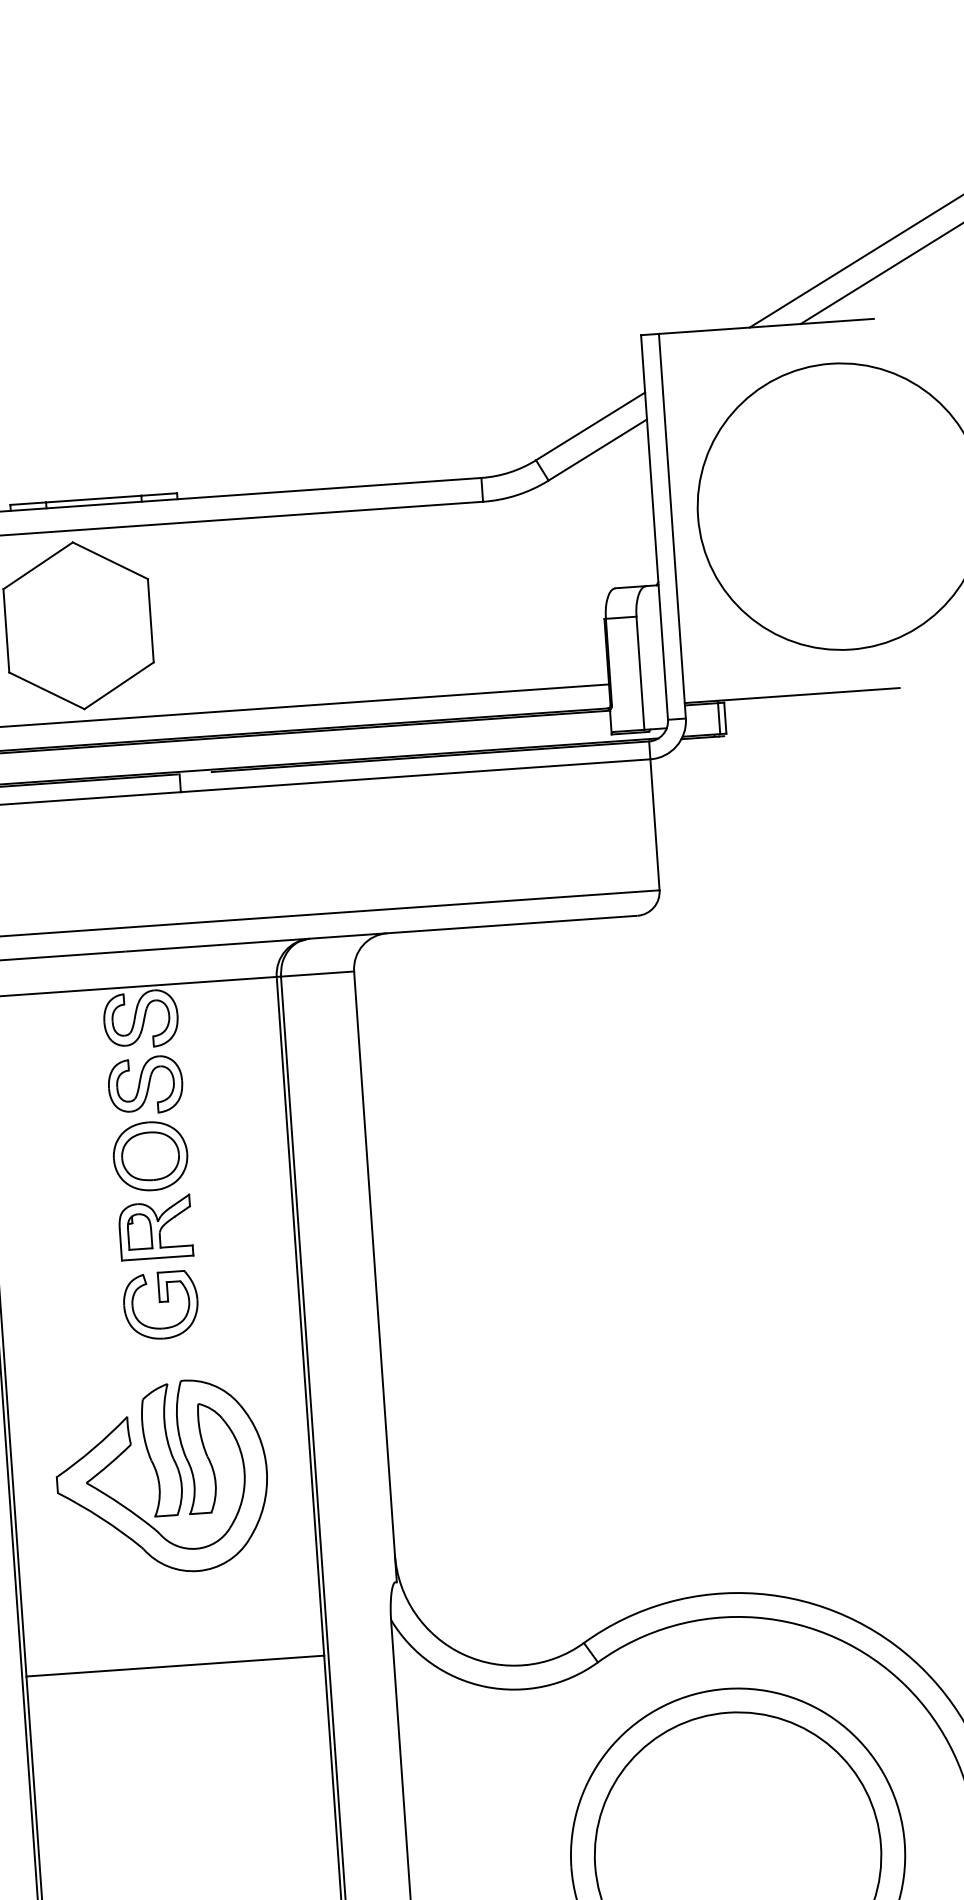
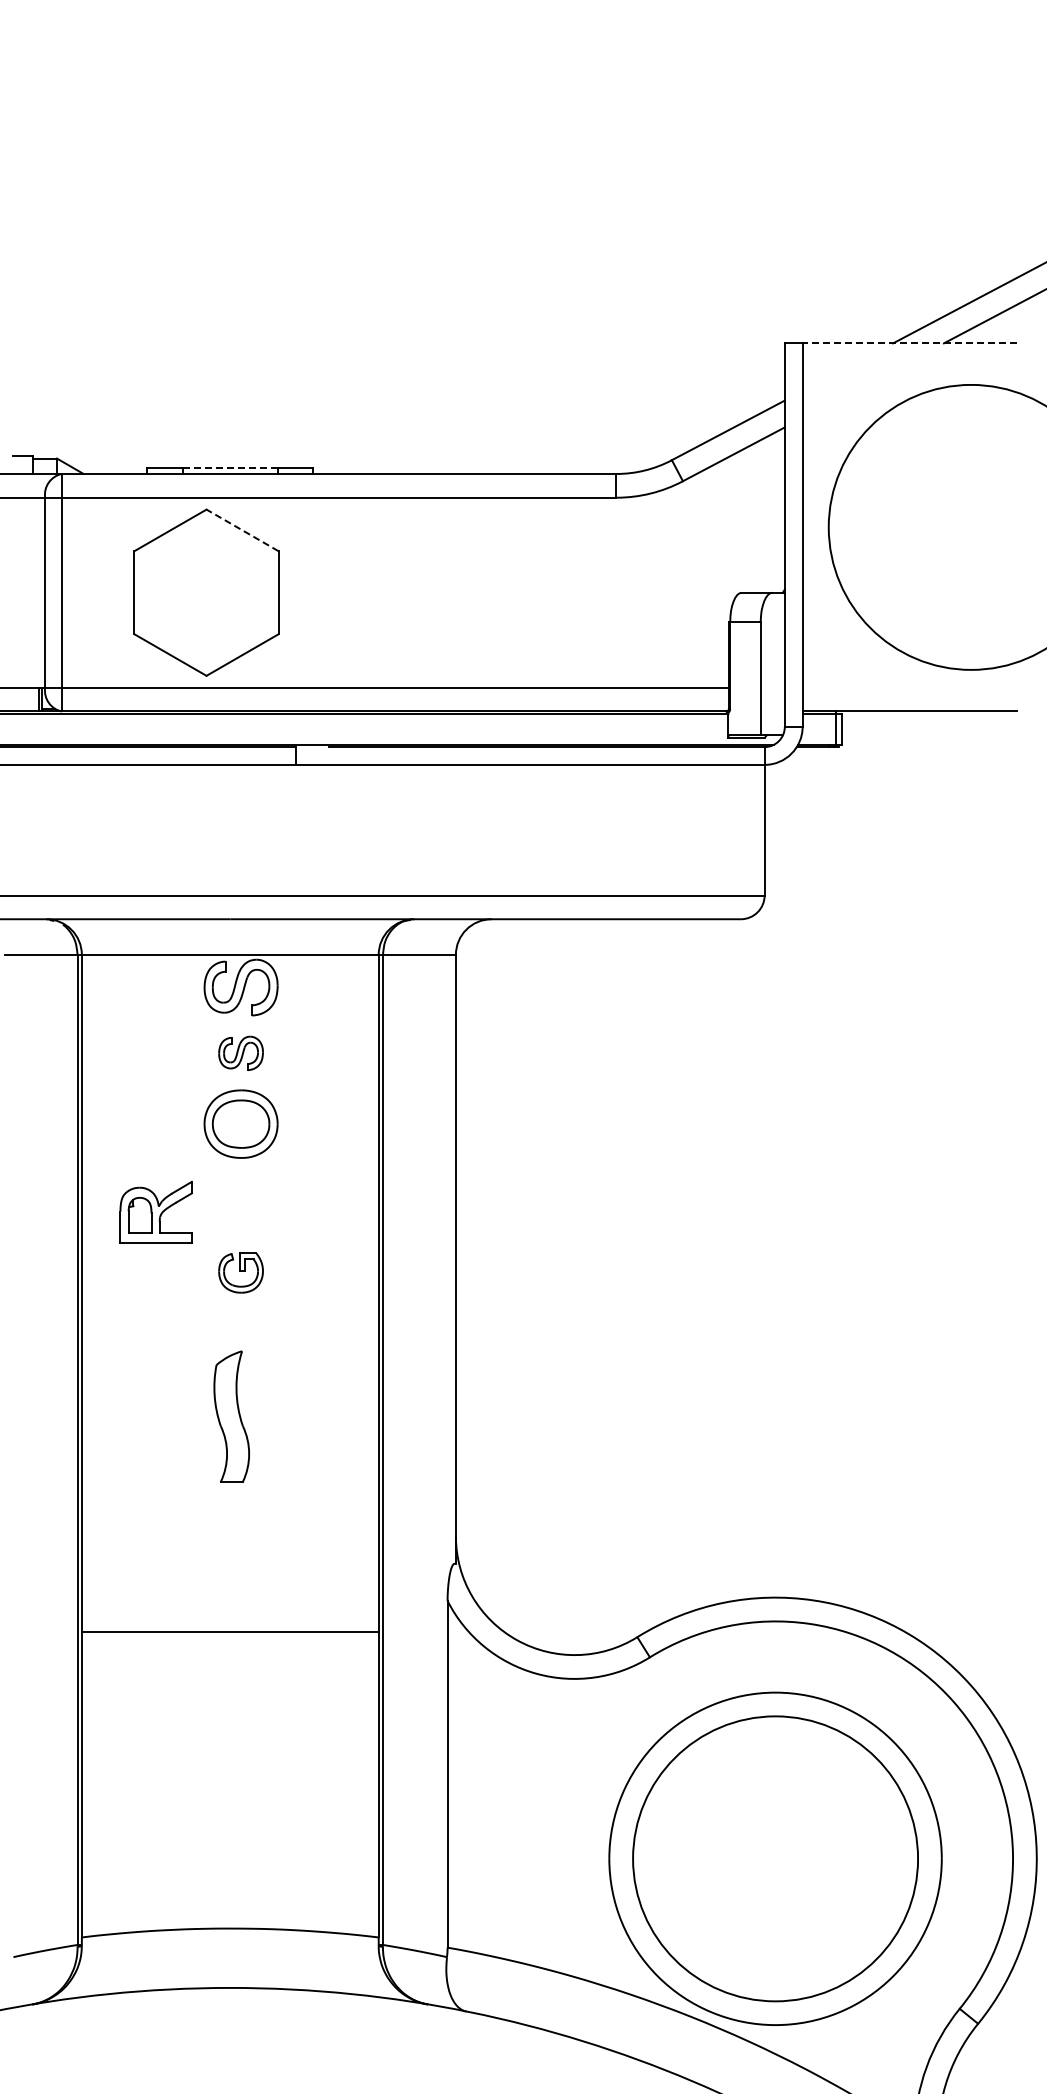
line: (766, 326) -> (909, 343), solid -> dashed
line: (93, 499) -> (230, 468), solid -> dashed
line: (110, 560) -> (242, 530), solid -> dashed
part: (145, 1085) -> (240, 1053), size x0.6
part: (154, 1227) -> (155, 1212), moved
part: (160, 1305) -> (240, 1272), size x0.6
part: (188, 1466) -> (257, 1434), removed

